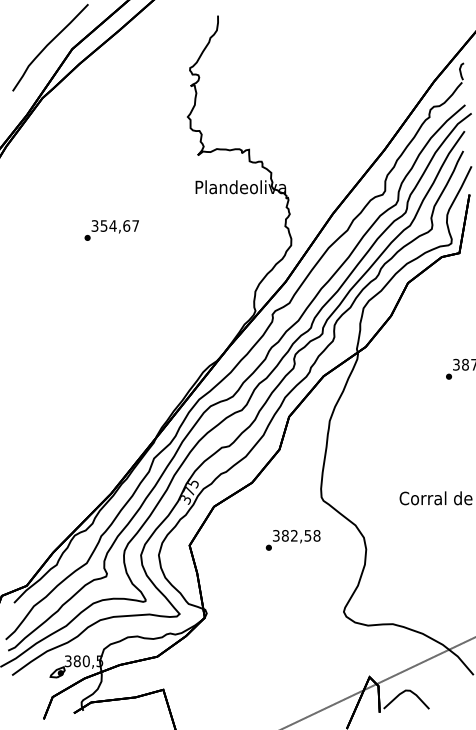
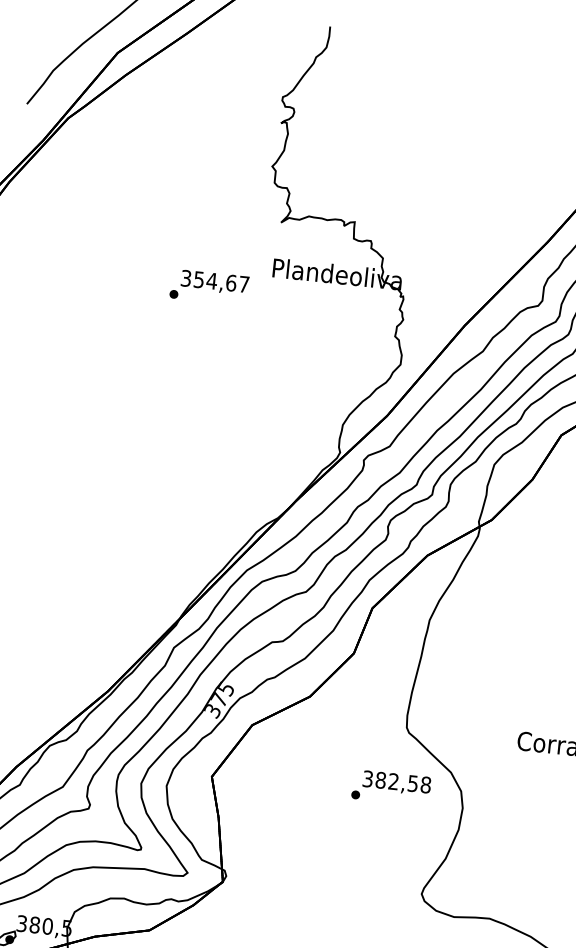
text: (111, 230) -> (209, 287), moved
text: (292, 540) -> (390, 788), moved

